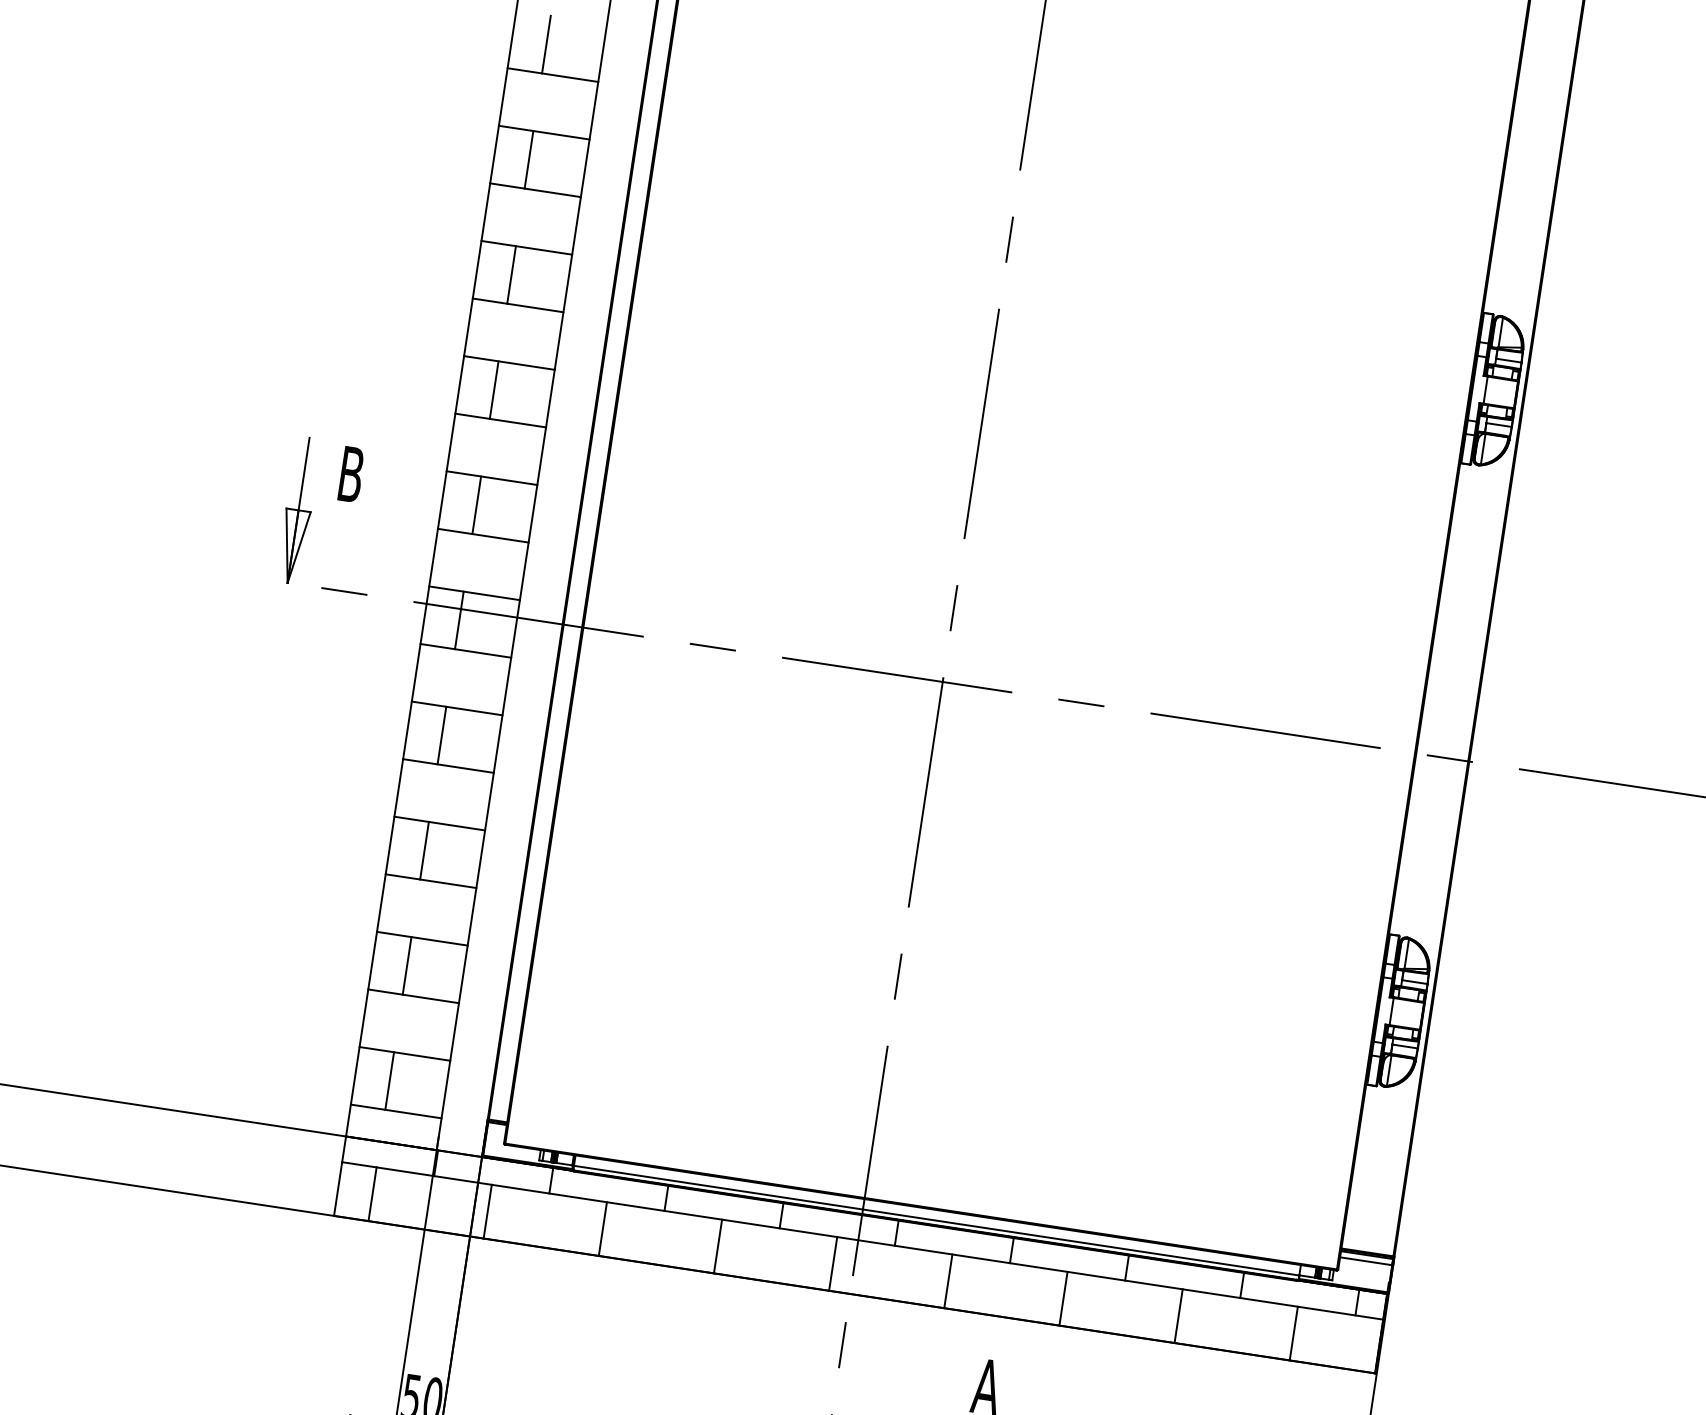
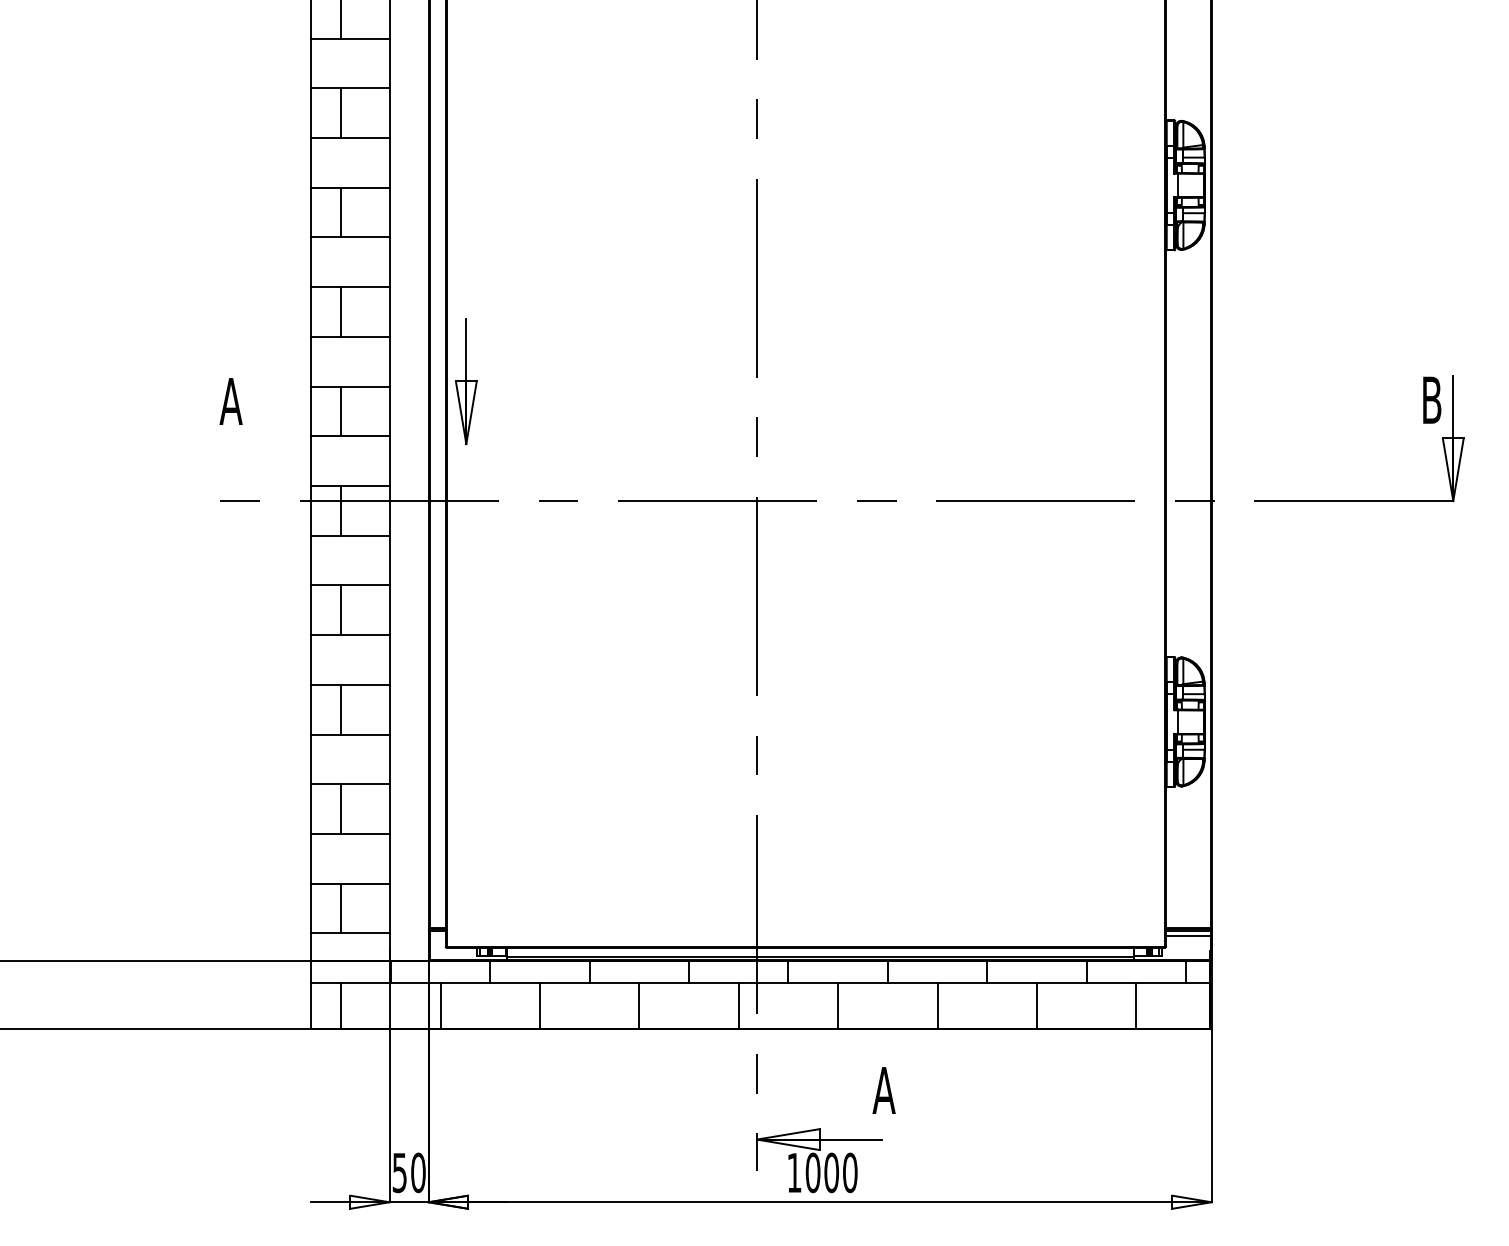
text: (350, 474) -> (230, 401), B -> A
part: (298, 510) -> (466, 381), moved

